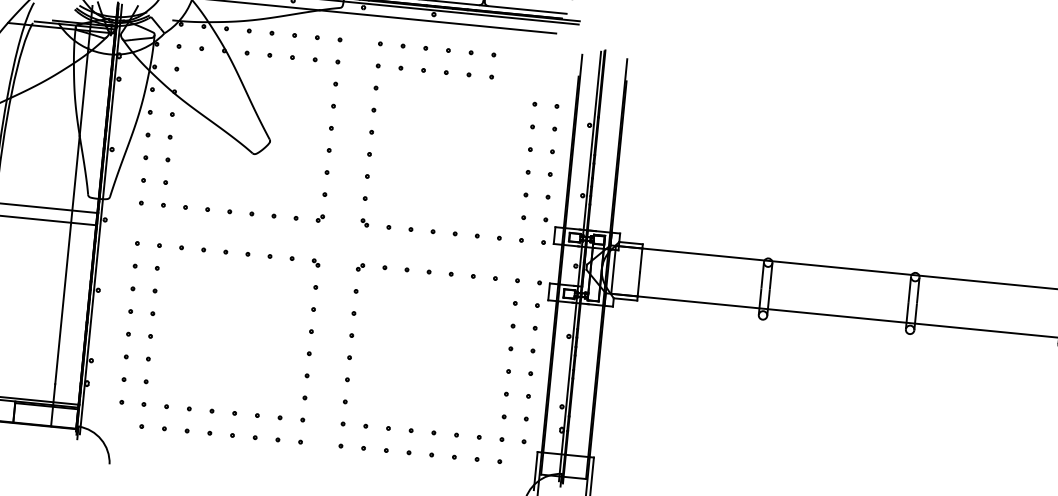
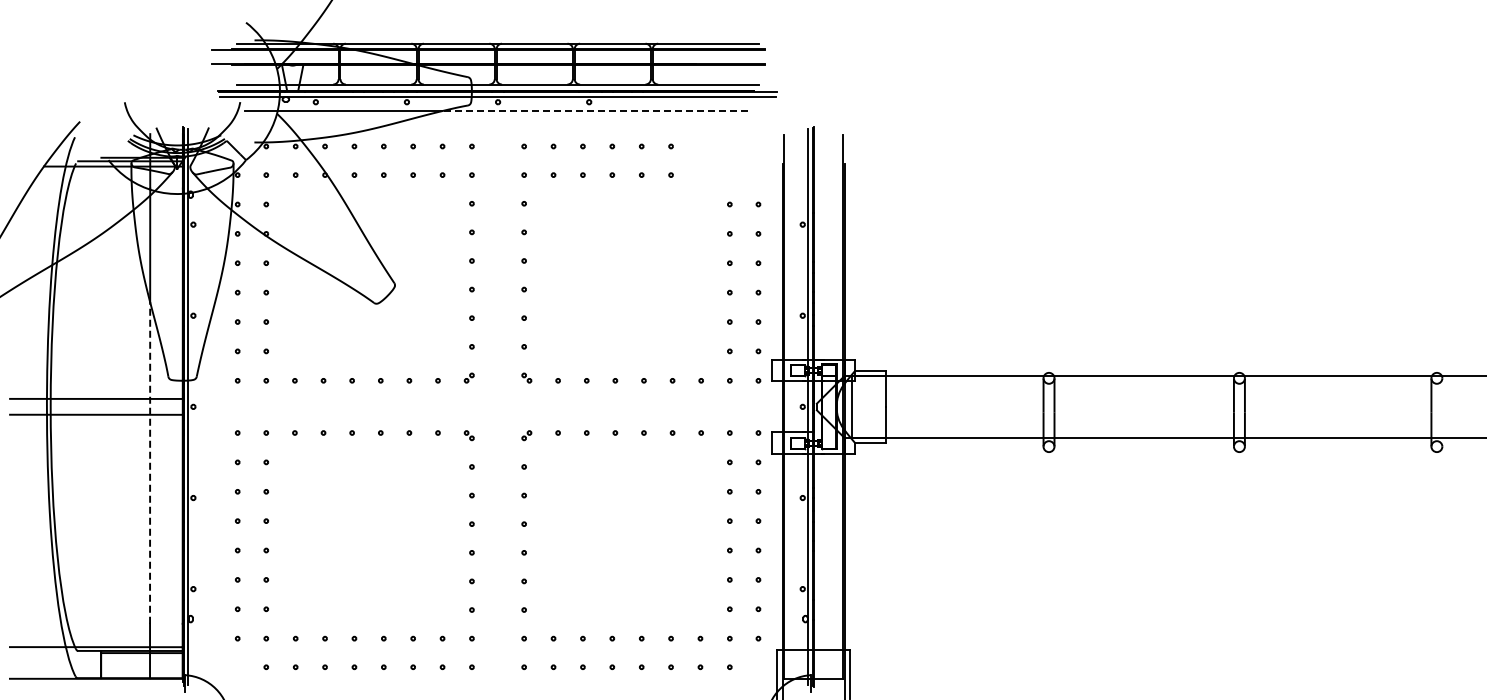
line: (437, 22) -> (594, 111), solid -> dashed
line: (67, 260) -> (150, 463), solid -> dashed

